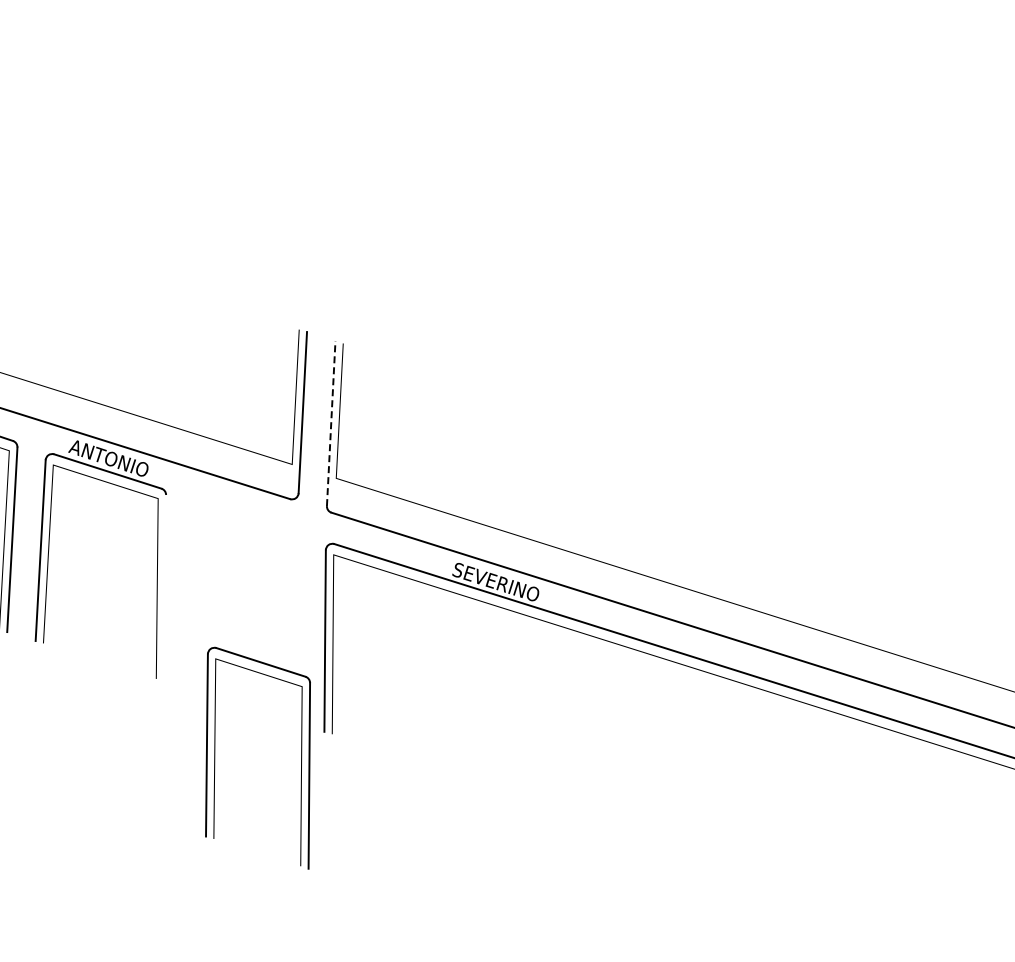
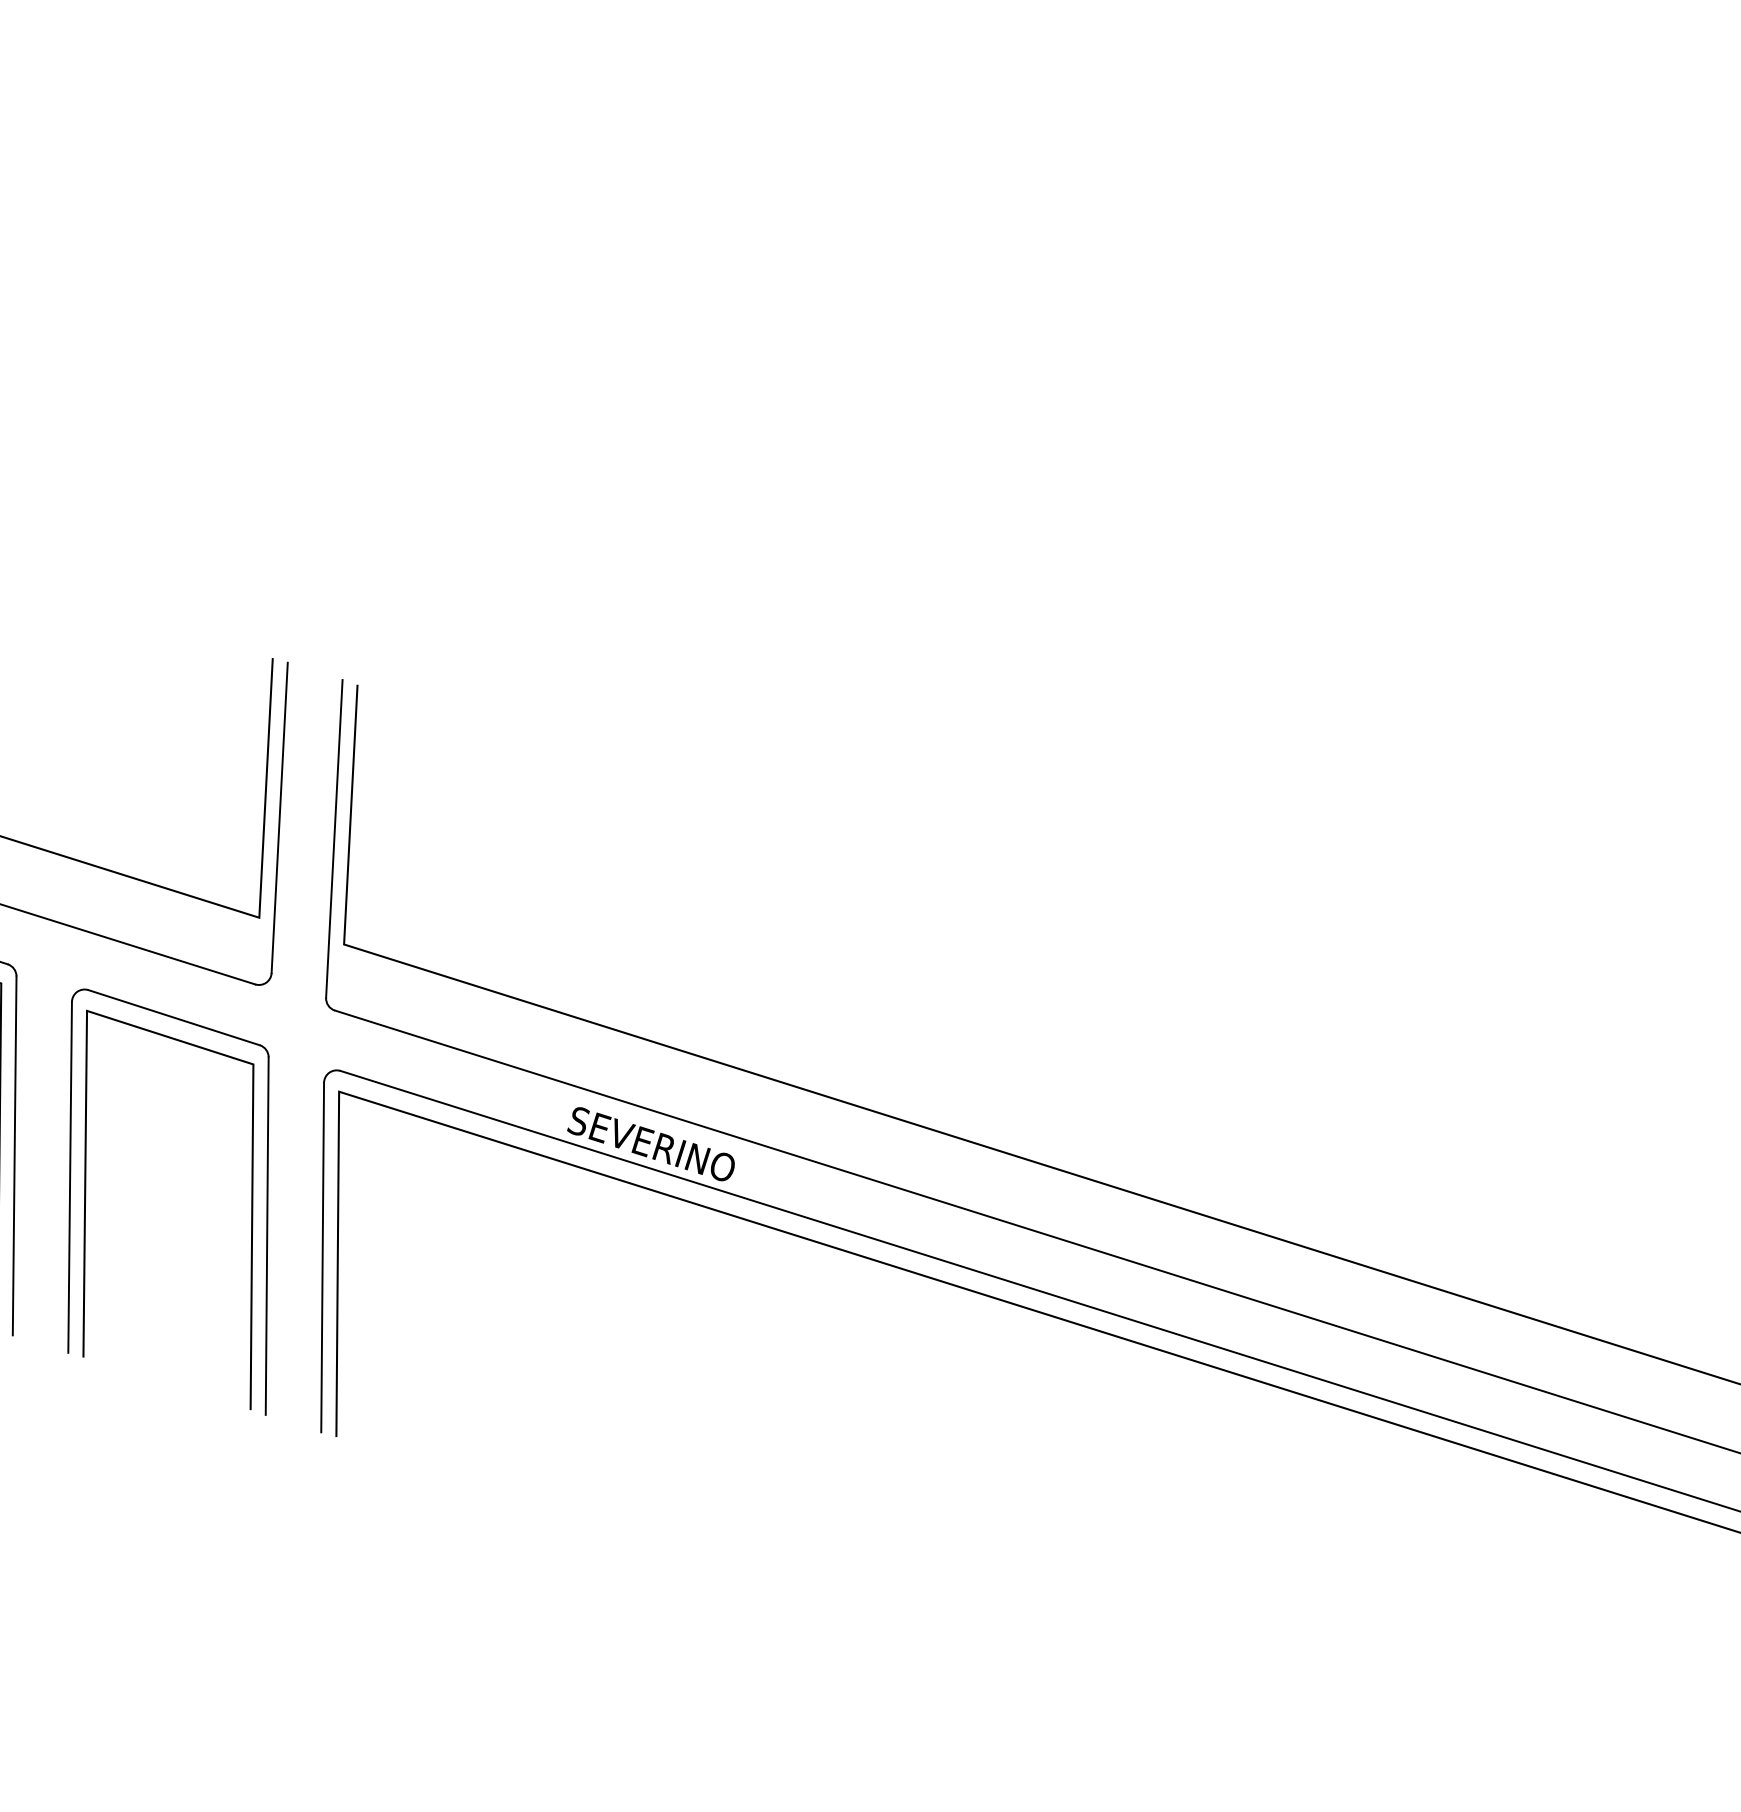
line: (331, 423) -> (334, 838), dashed -> solid
line: (165, 587) -> (15, 1154), added
part: (215, 757) -> (86, 1200), moved

